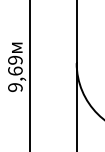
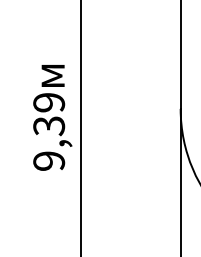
text: (15, 70) -> (49, 124), 9,69 -> 9,39

